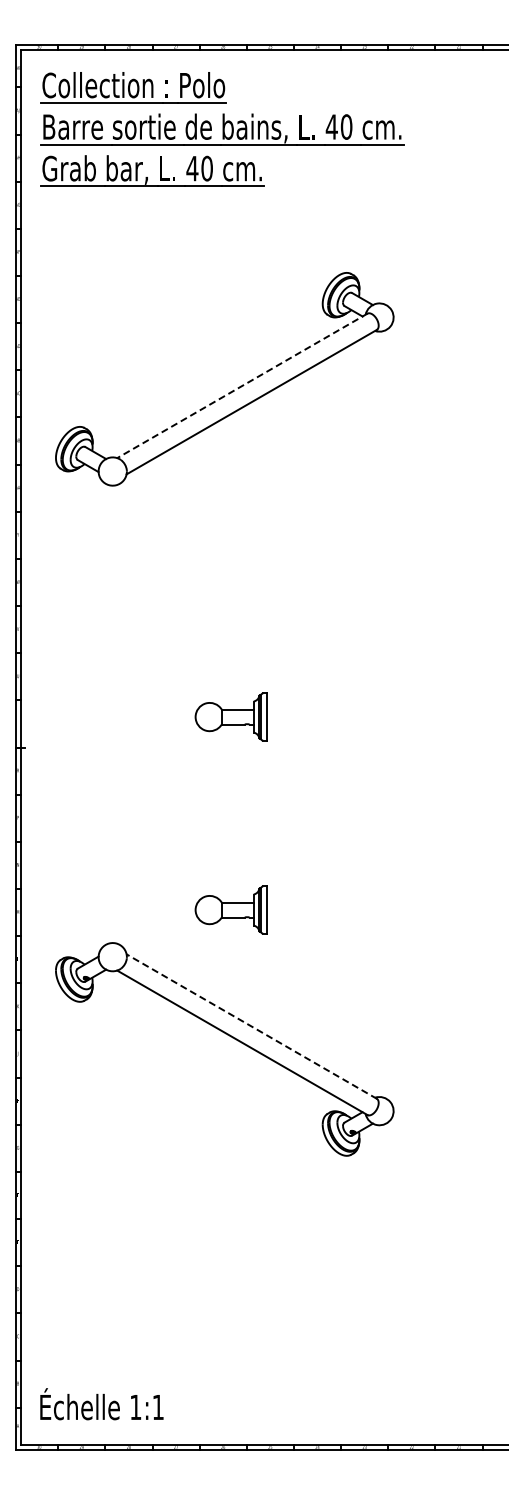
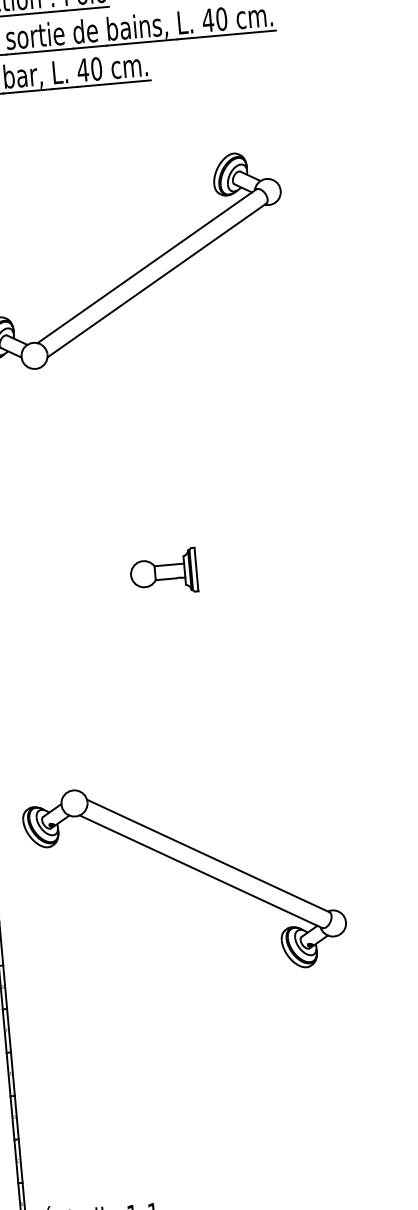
line: (242, 385) -> (147, 265), dashed -> solid
part: (230, 909) -> (179, 749), removed
line: (251, 1026) -> (208, 855), dashed -> solid

